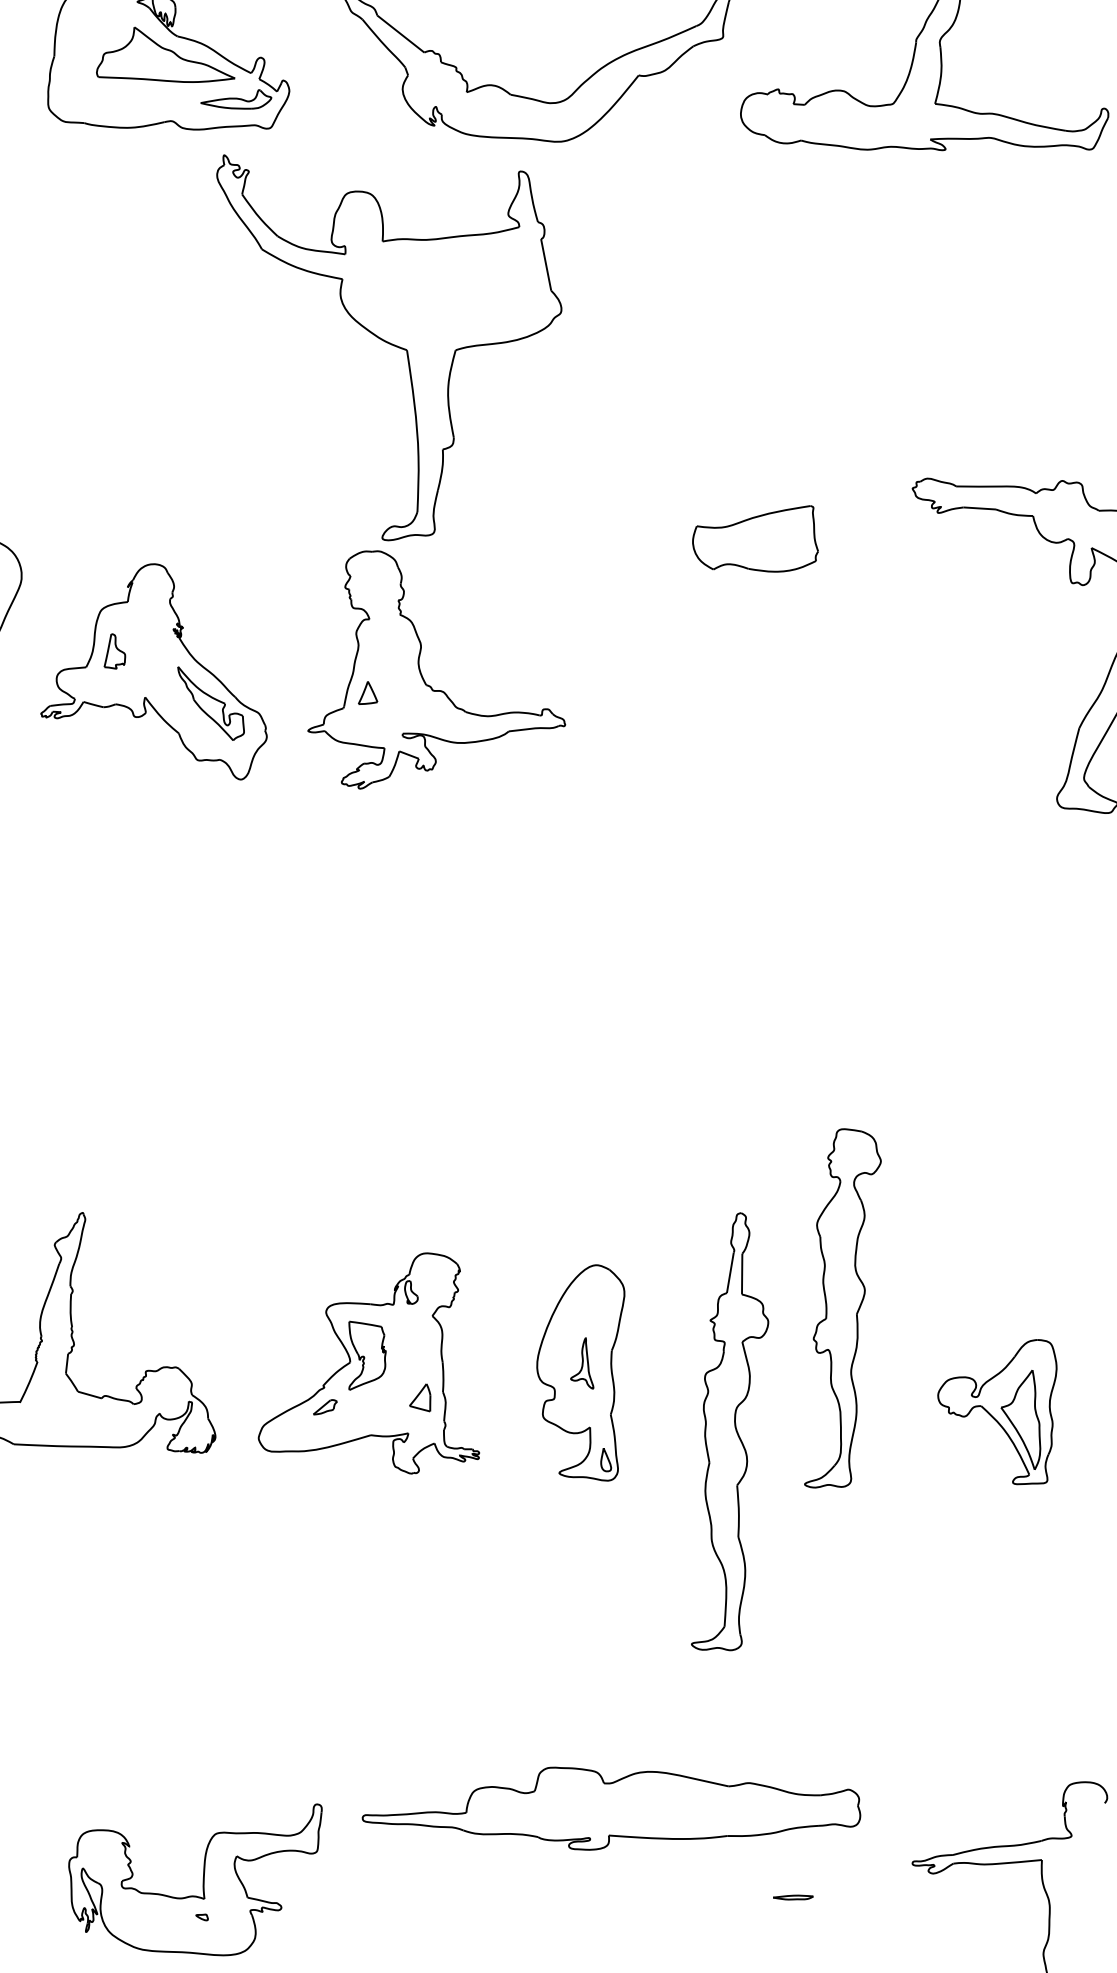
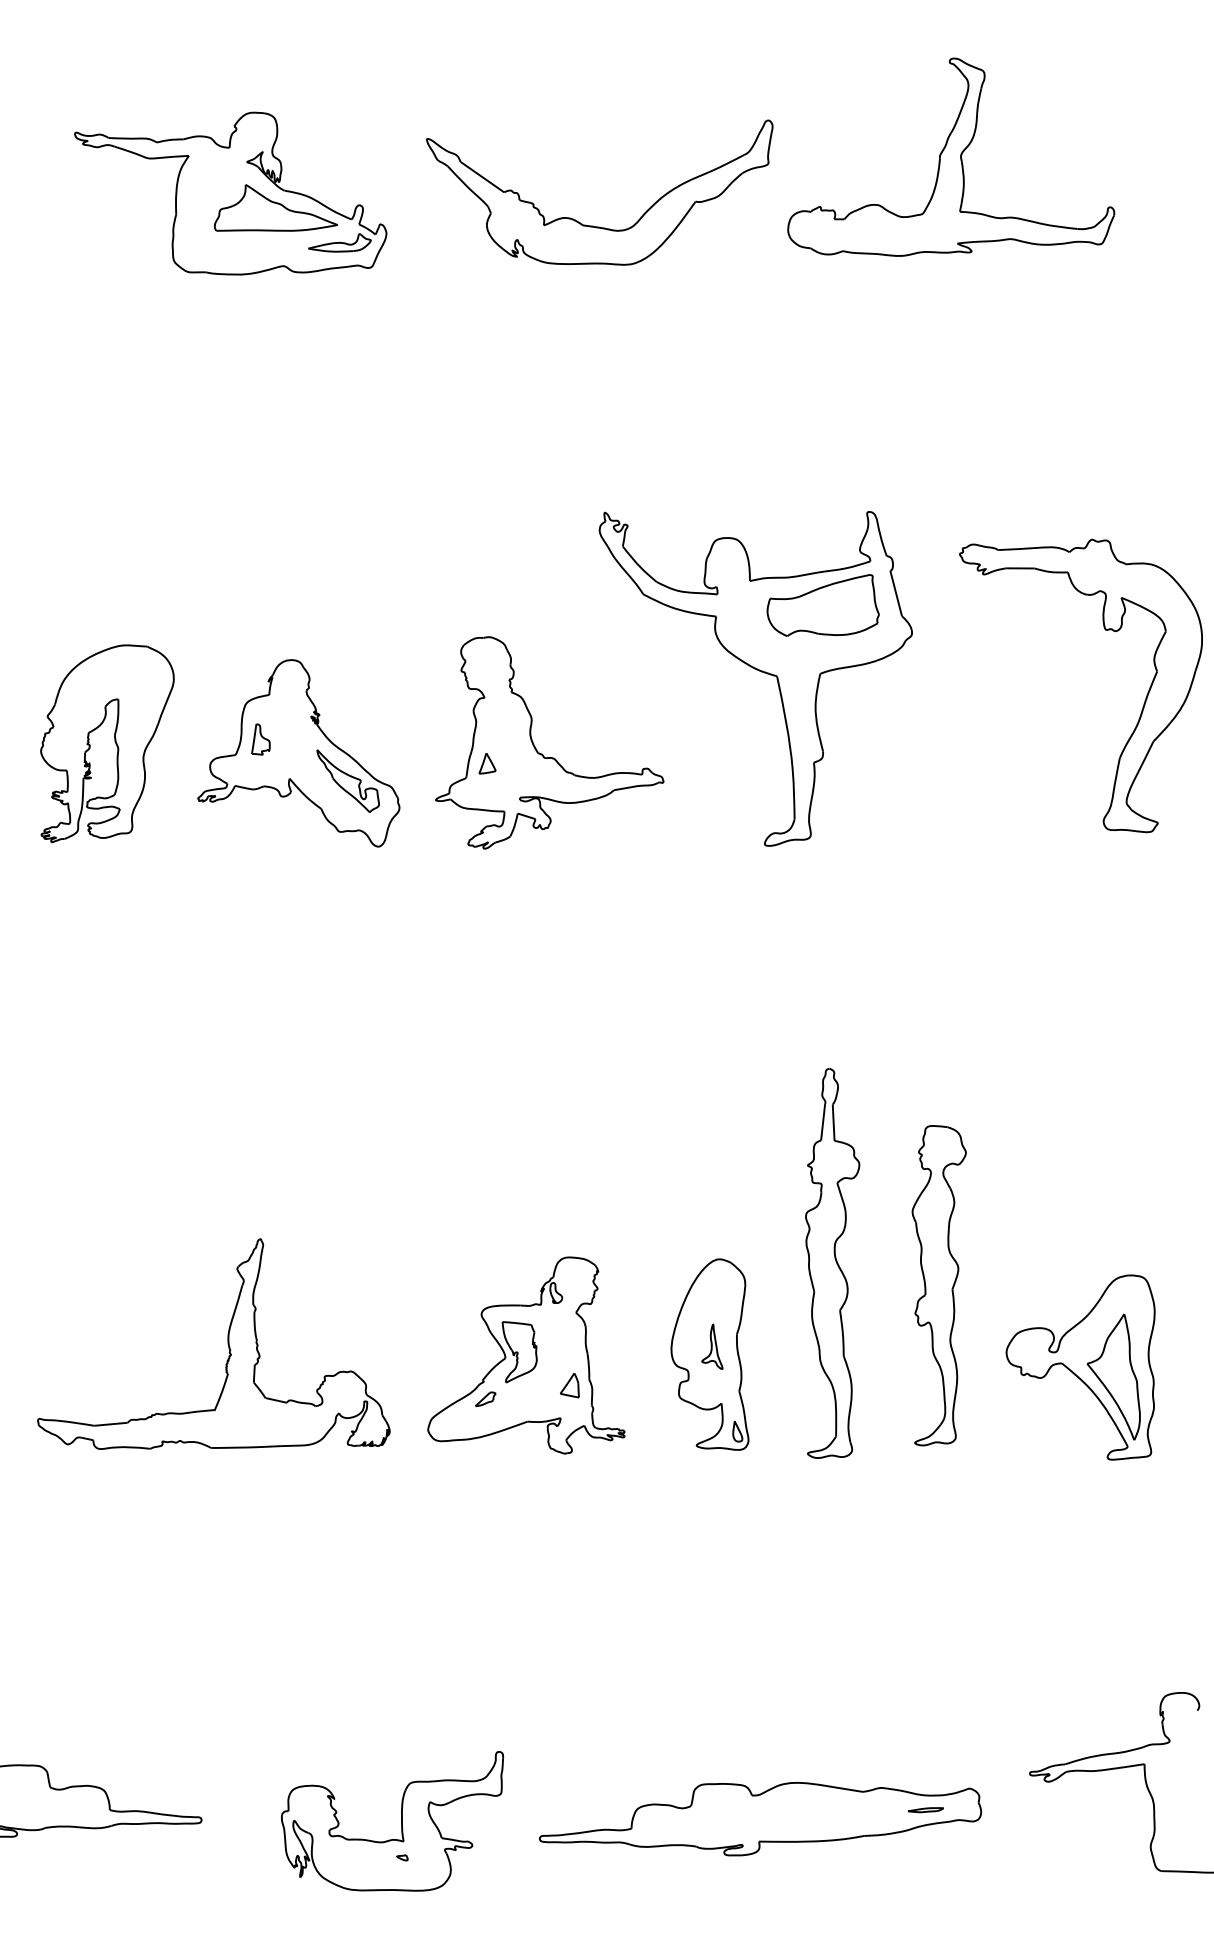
part: (384, 342) -> (756, 670), moved
part: (995, 1410) -> (1080, 1367), size x1.43
part: (731, 1432) -> (832, 1263), moved
part: (611, 1810) -> (760, 1819), moved

